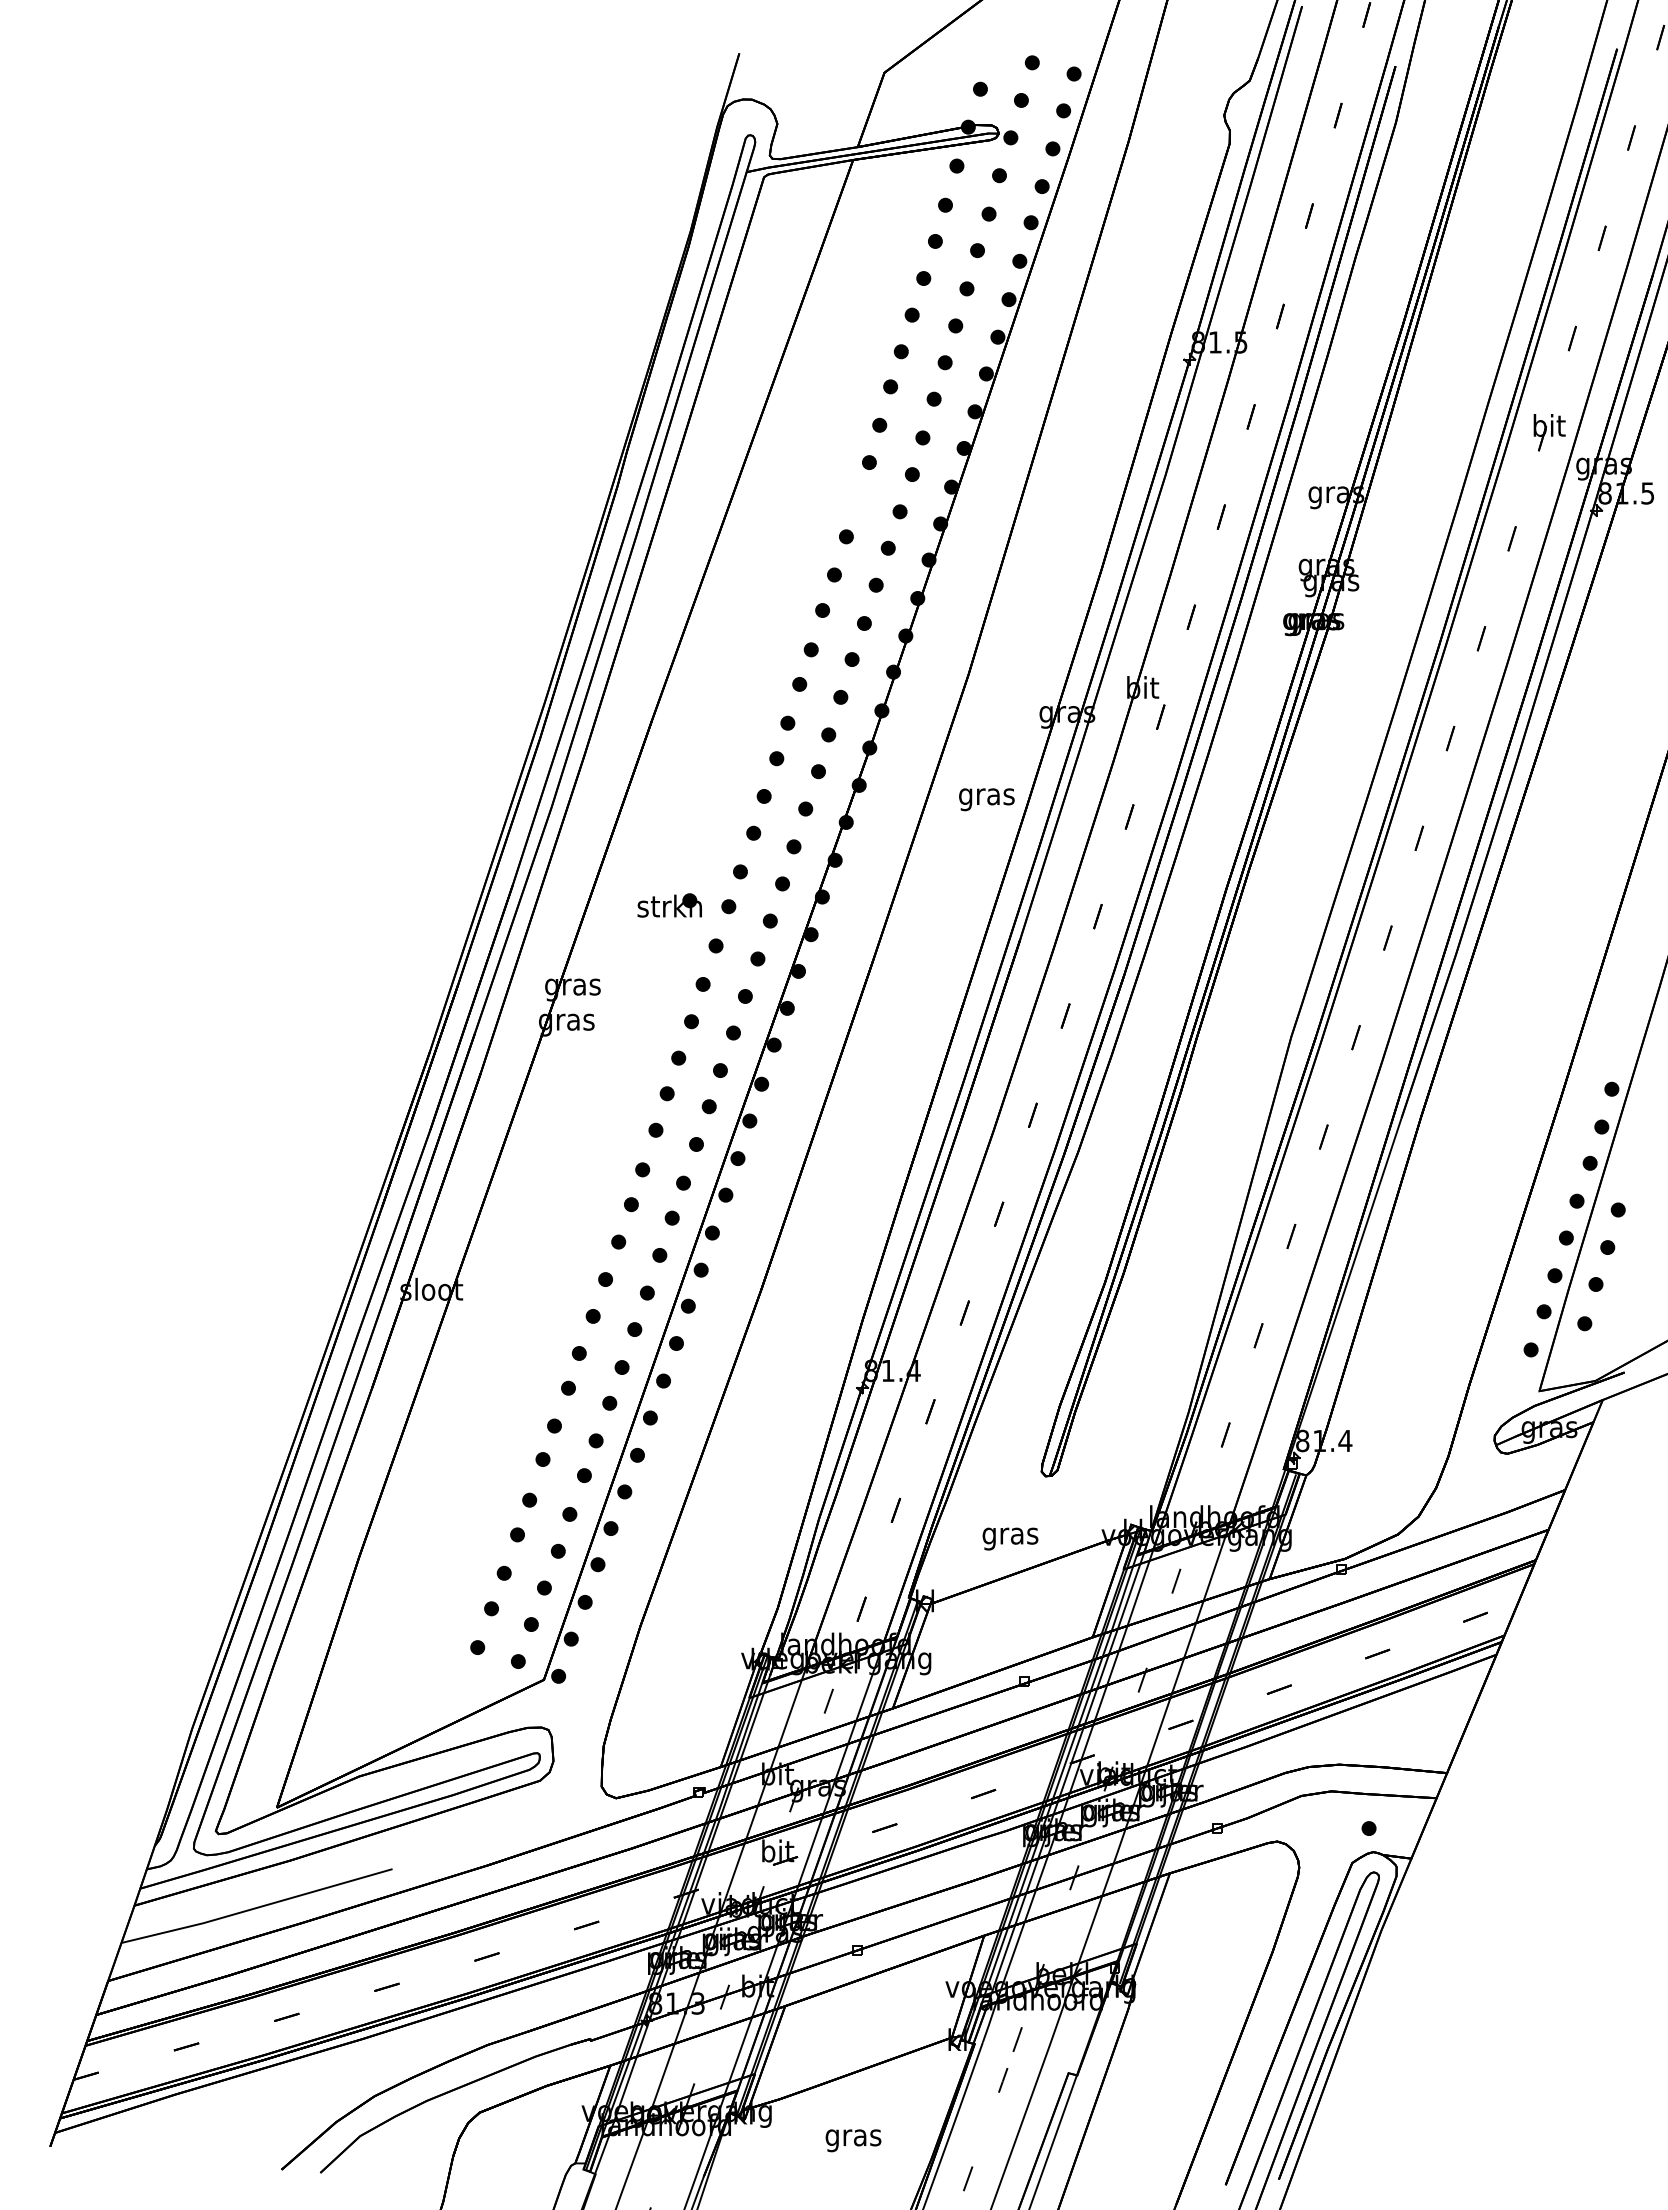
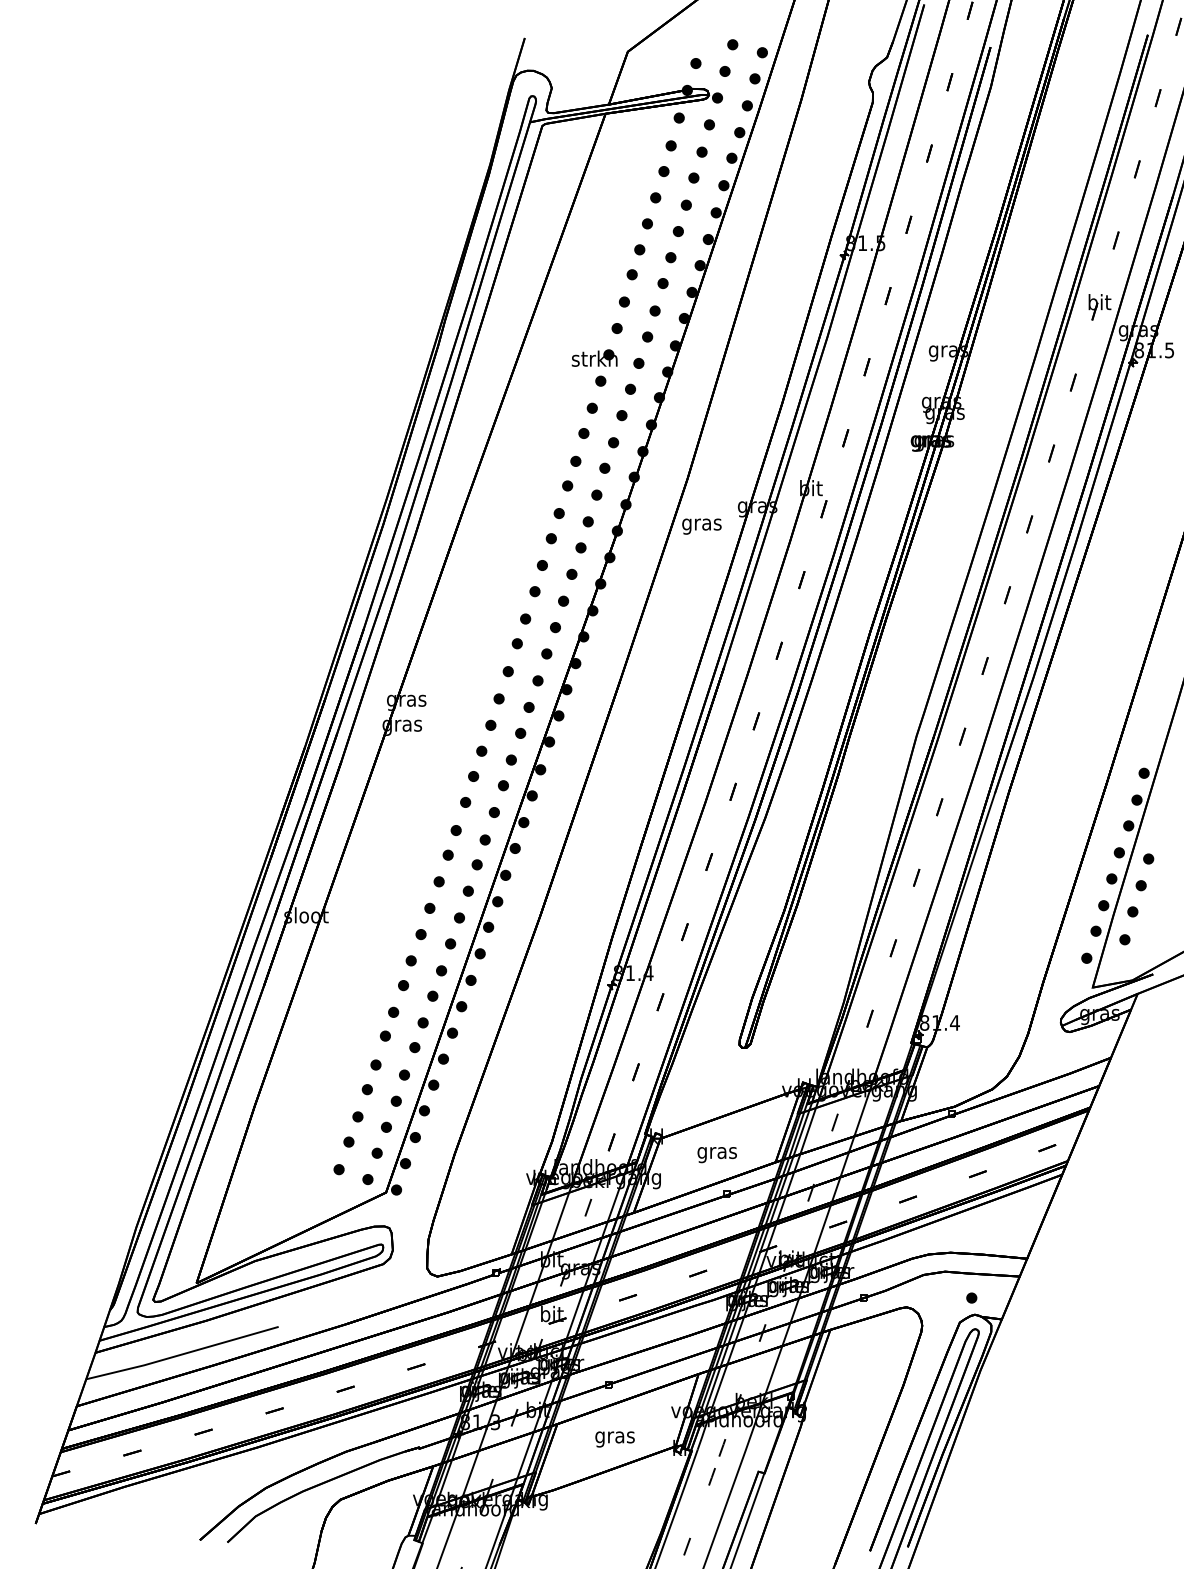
text: (986, 799) -> (701, 526), moved
part: (669, 905) -> (594, 358), moved
text: (1010, 1538) -> (717, 1154), moved
text: (853, 2140) -> (615, 1439), moved

